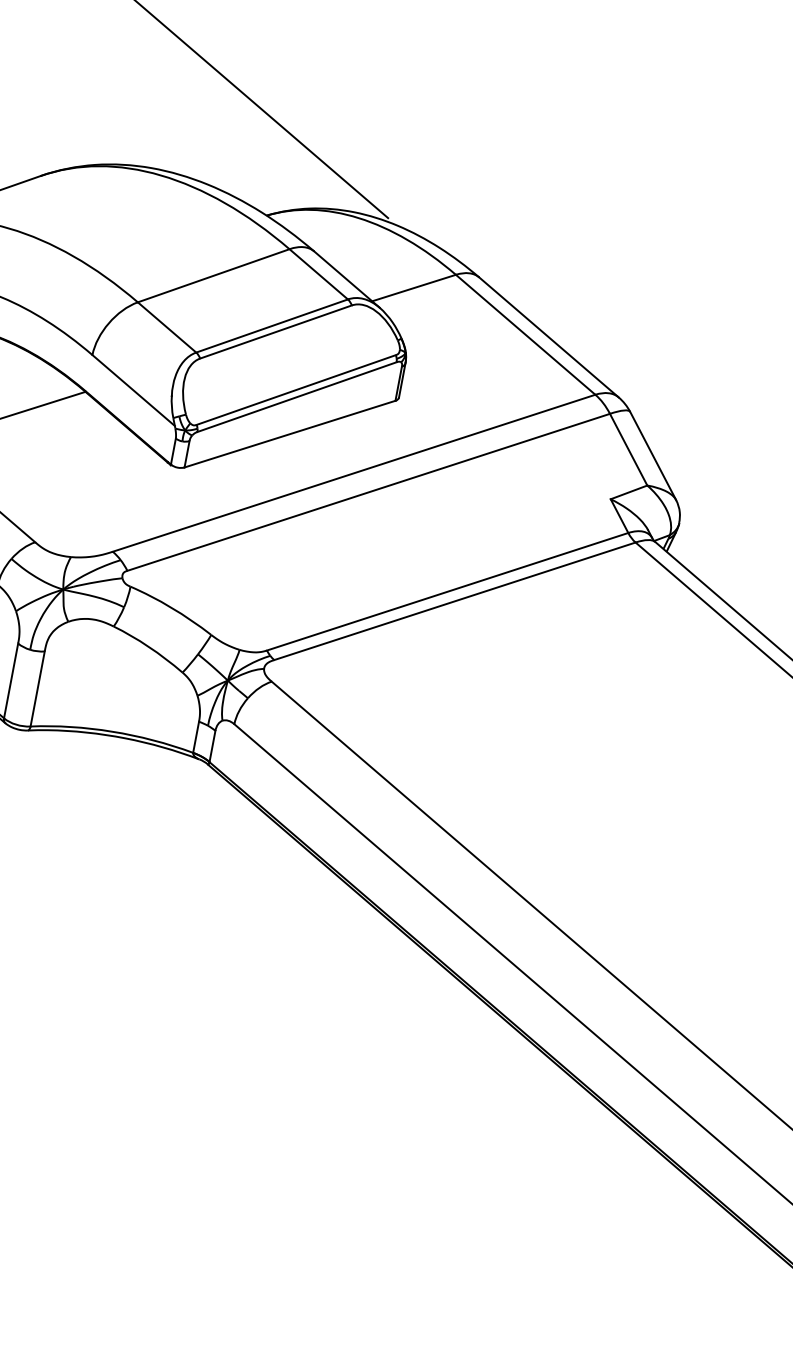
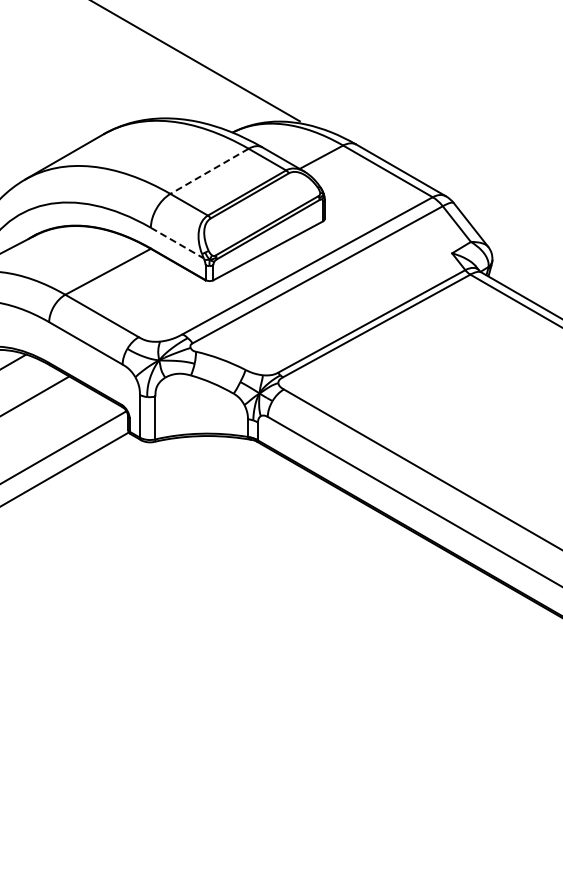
line: (213, 275) -> (209, 171), solid -> dashed
line: (133, 391) -> (177, 243), solid -> dashed

